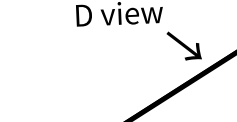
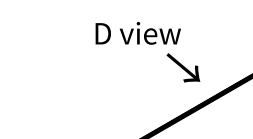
text: (184, 45) -> (183, 67), moved

